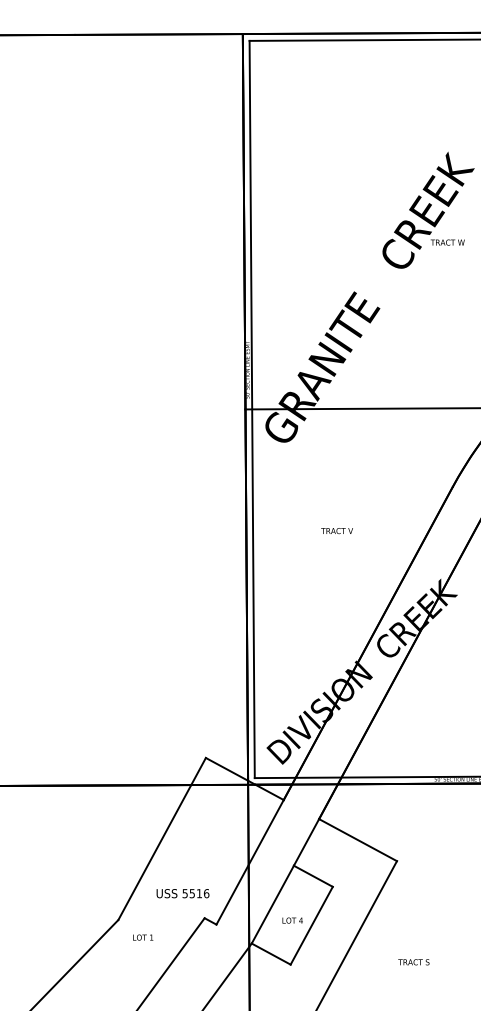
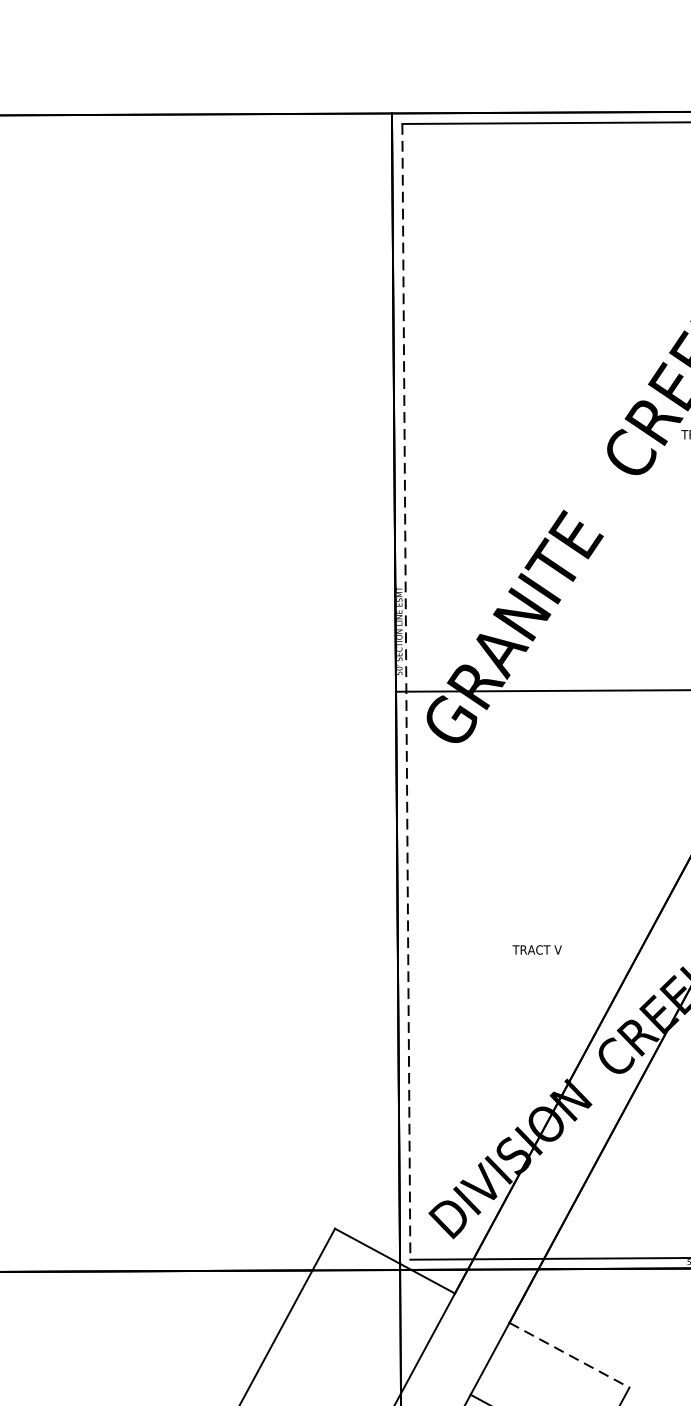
line: (252, 409) -> (406, 691), solid -> dashed
text: (336, 531) -> (536, 950), moved
line: (358, 840) -> (570, 1355), solid -> dashed

